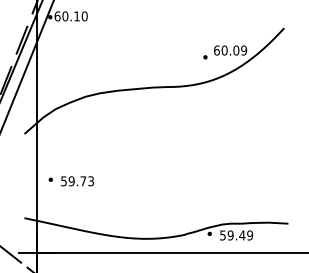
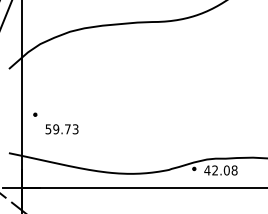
text: (77, 181) -> (62, 129), moved
text: (236, 235) -> (221, 170), 59.49 -> 42.08

